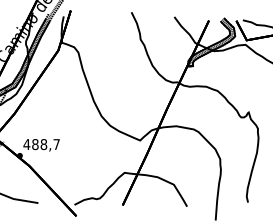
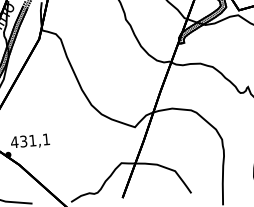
text: (45, 144) -> (34, 140), 488,7 -> 431,1

